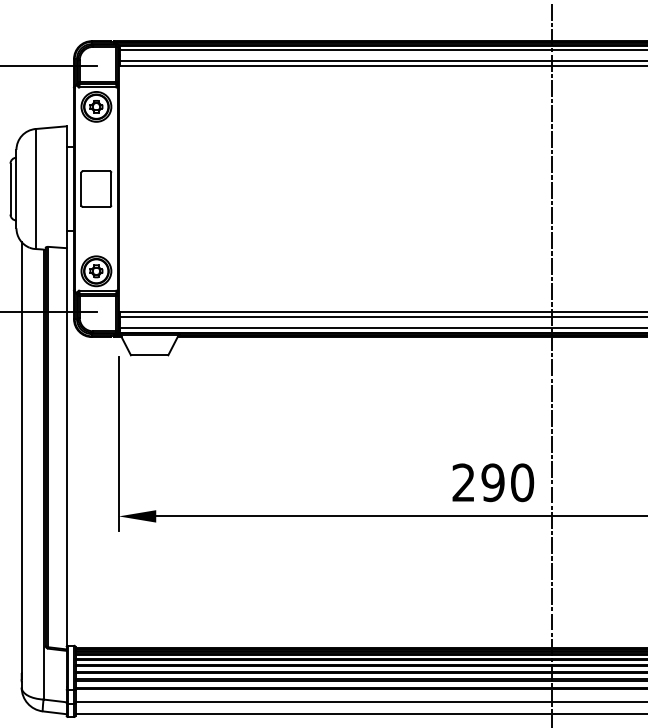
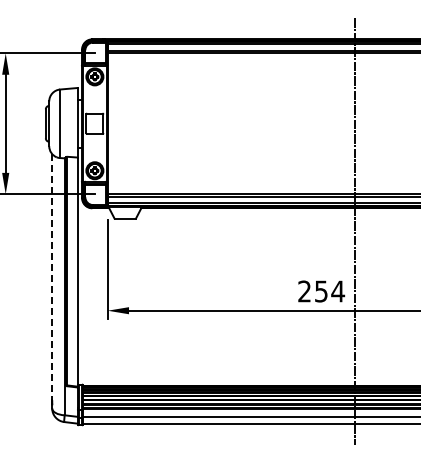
line: (22, 458) -> (52, 277), solid -> dashed
text: (507, 482) -> (329, 291), 290 -> 254

